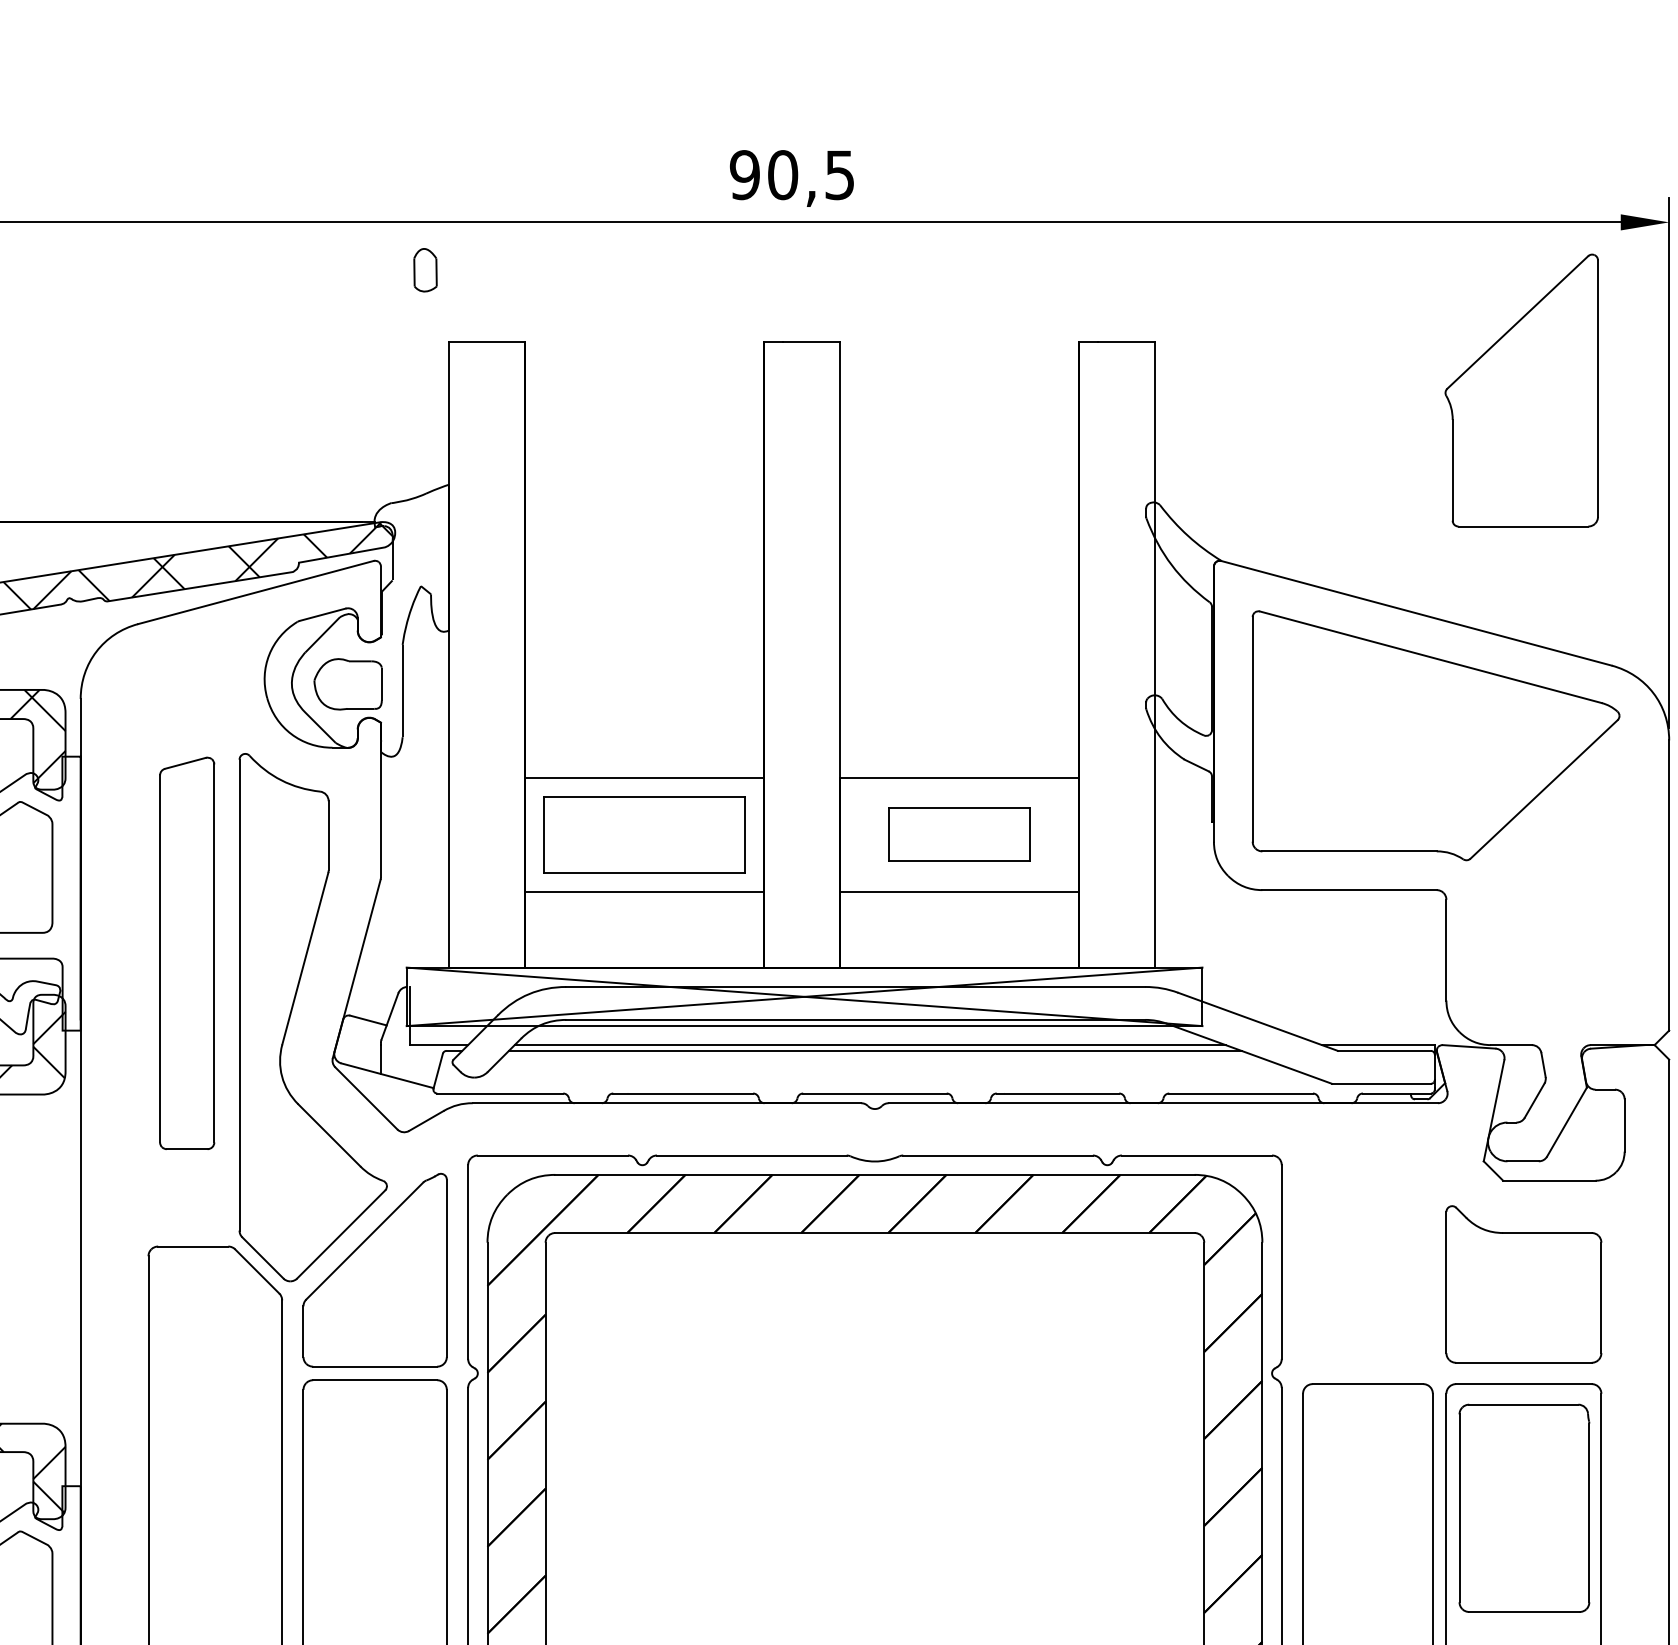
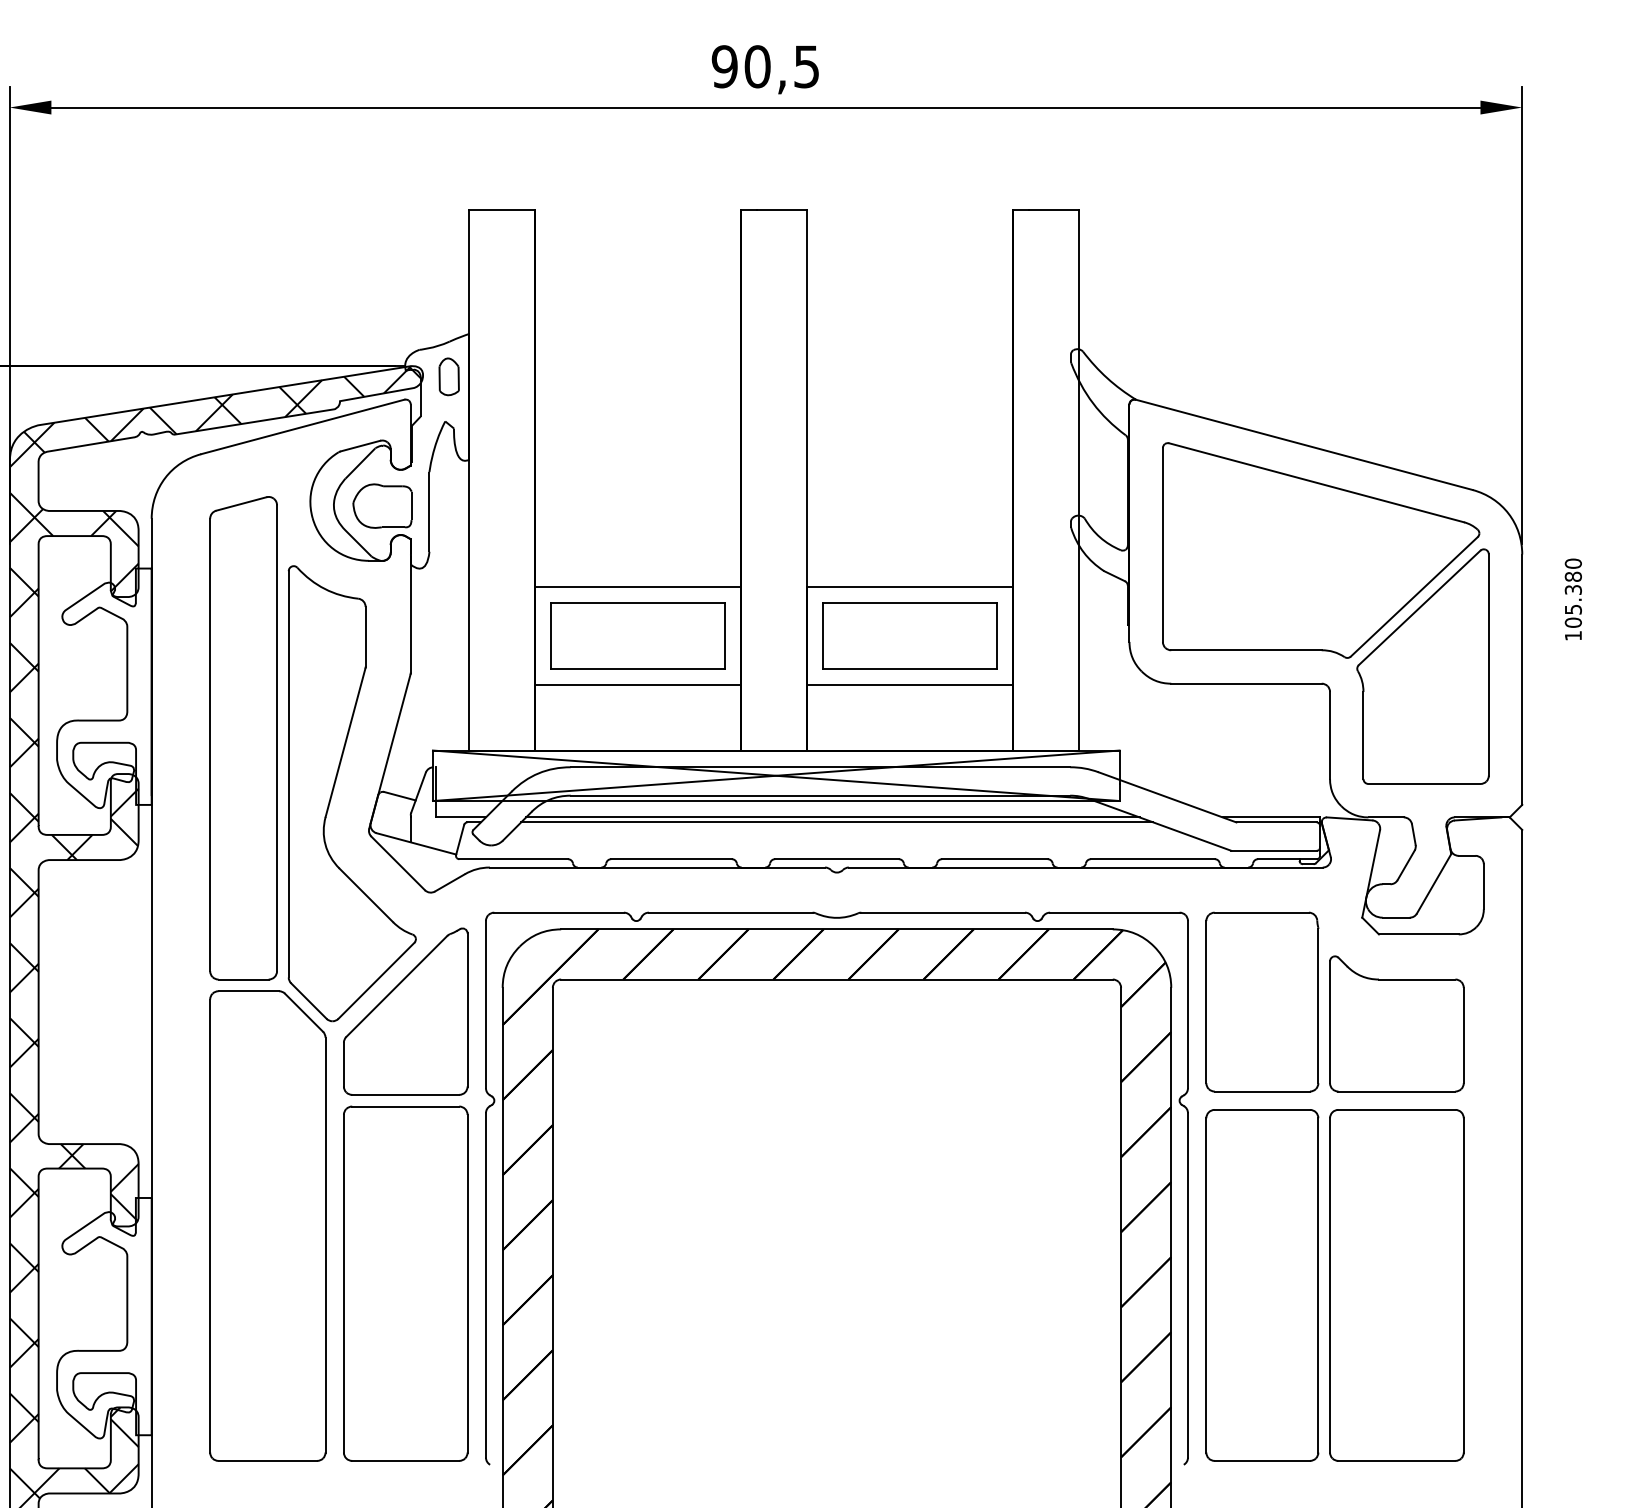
part: (424, 269) -> (448, 376), moved
part: (1521, 390) -> (1422, 666), moved
part: (959, 834) -> (909, 635), size x1.43
part: (187, 953) -> (243, 738), size x1.43
part: (1524, 1507) -> (1262, 1001), moved

